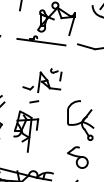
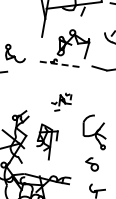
line: (41, 42) -> (60, 64), solid -> dashed
part: (42, 84) -> (61, 101), size x0.6
part: (77, 157) -> (91, 164), size x0.7

